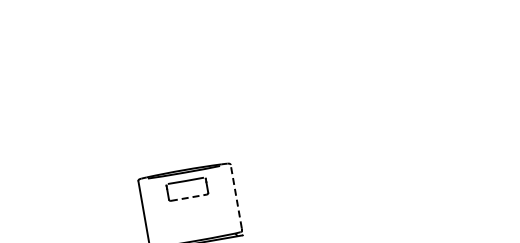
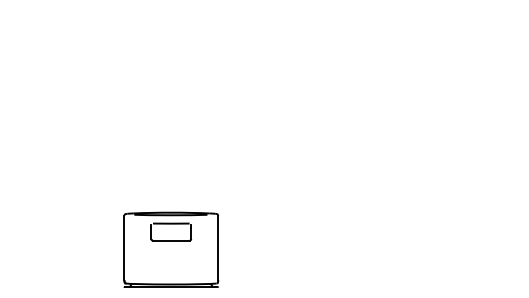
line: (236, 196) -> (218, 247), dashed -> solid
line: (189, 197) -> (171, 240), dashed -> solid

